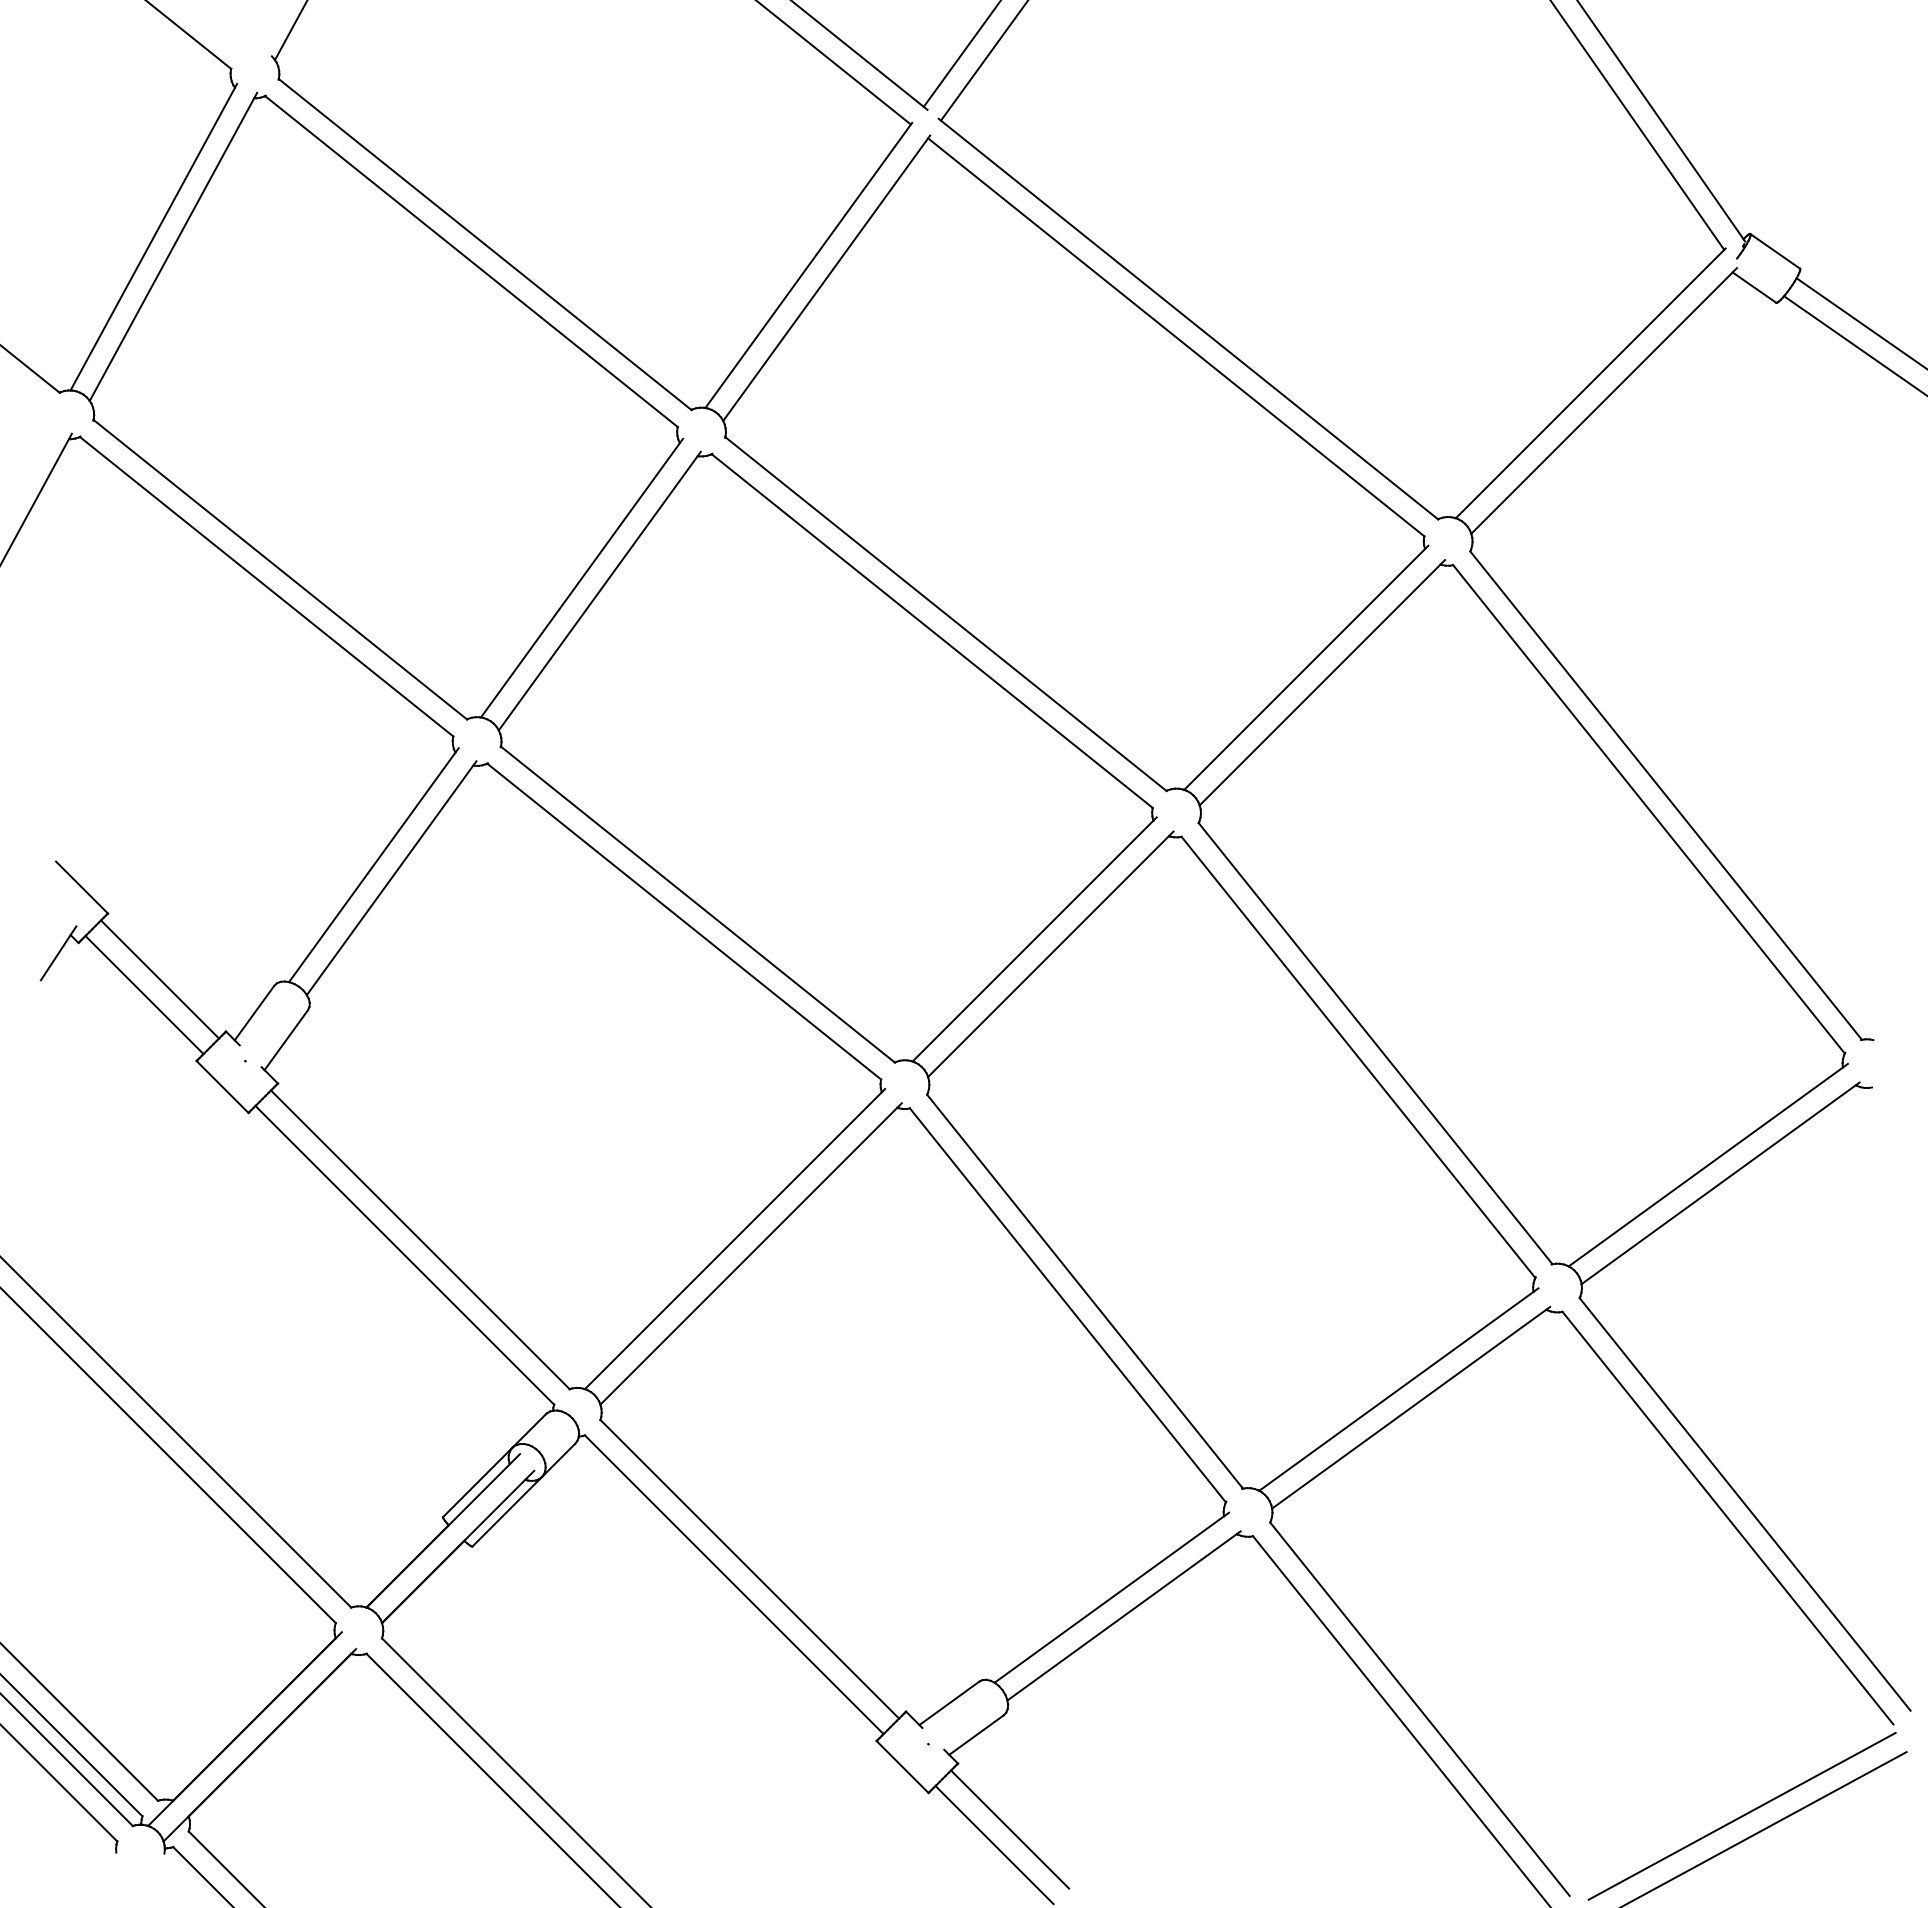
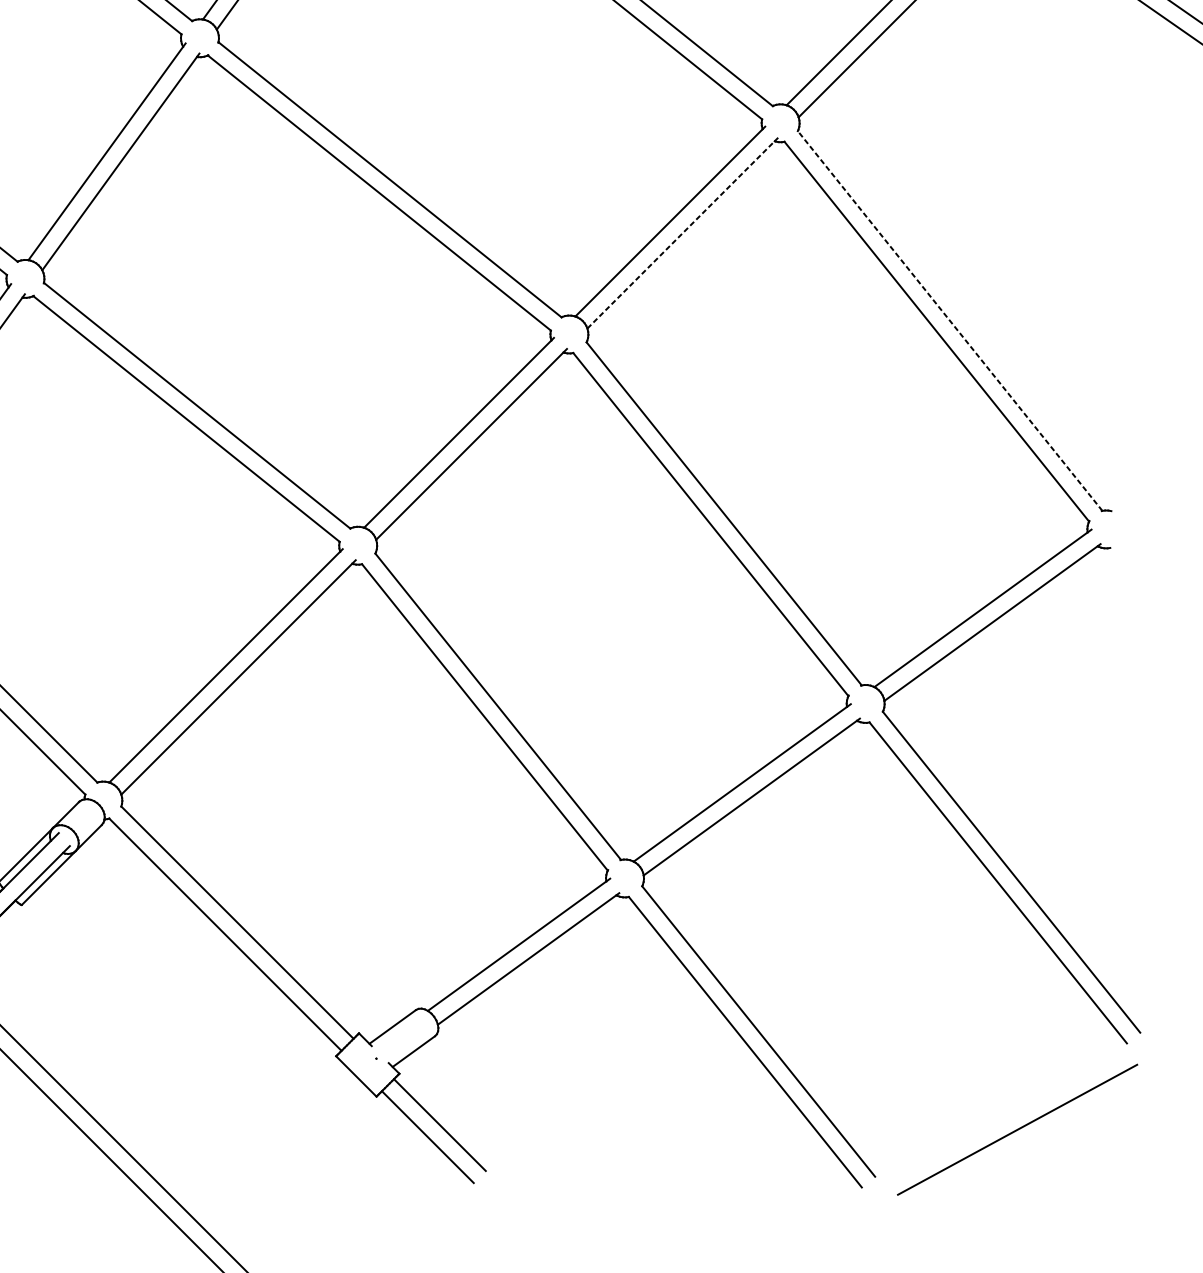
line: (1322, 682) -> (682, 233), solid -> dashed
line: (1666, 795) -> (950, 320), solid -> dashed
line: (1741, 1815) -> (1008, 1114), removed

